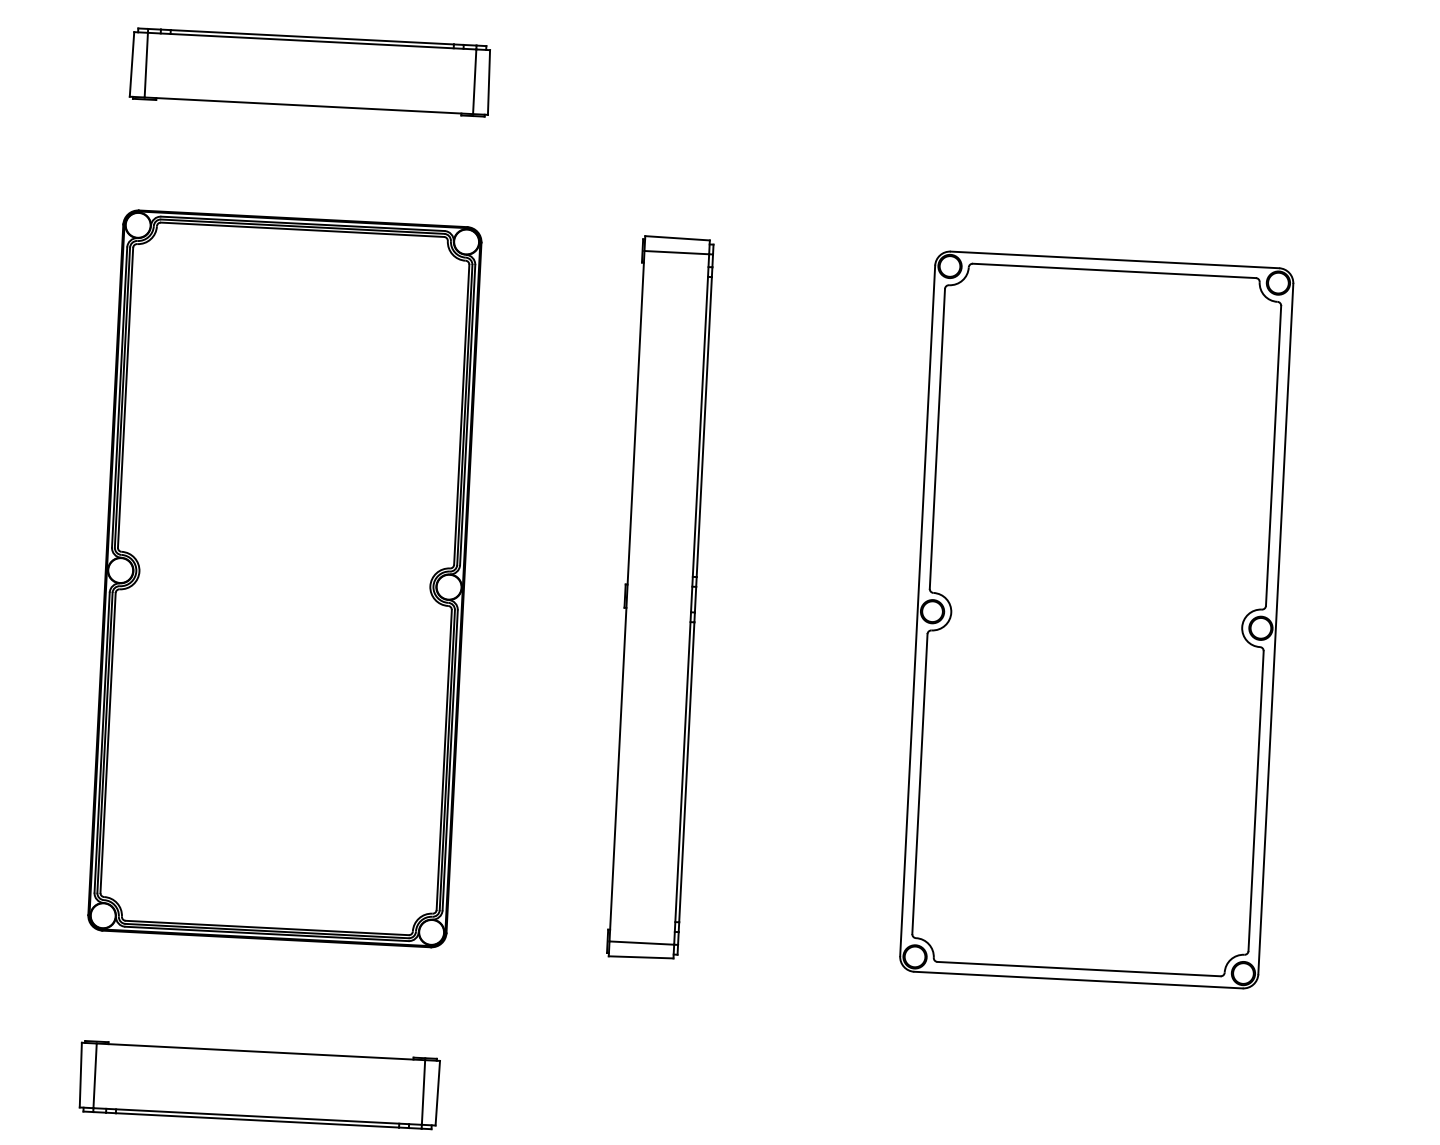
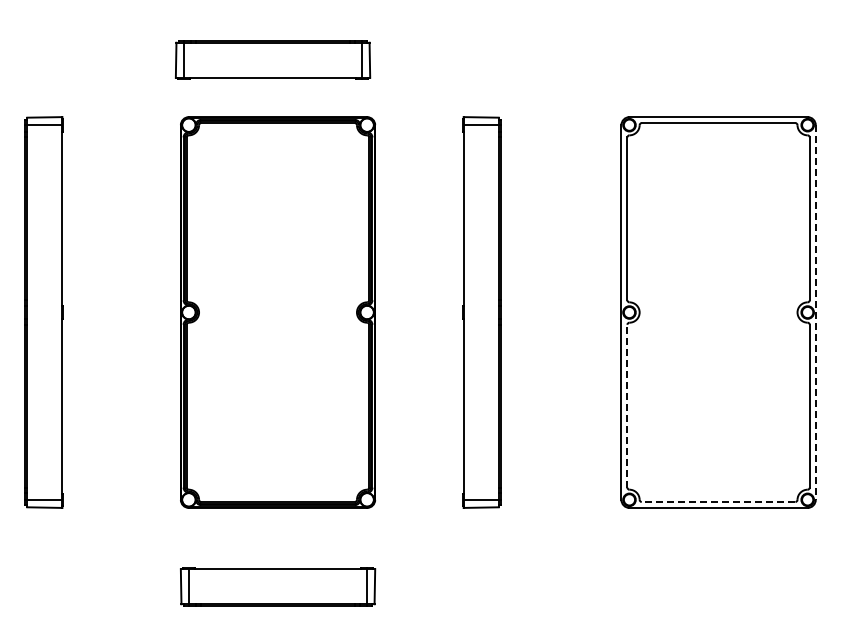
part: (311, 72) -> (273, 59), moved
line: (1275, 630) -> (815, 313), solid -> dashed
line: (920, 782) -> (627, 405), solid -> dashed
line: (1078, 968) -> (718, 501), solid -> dashed

